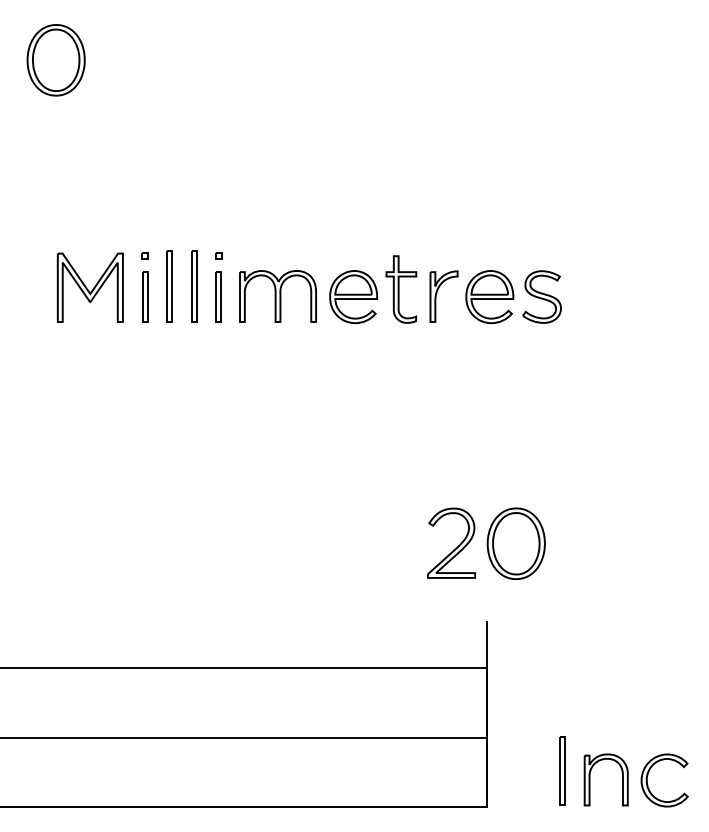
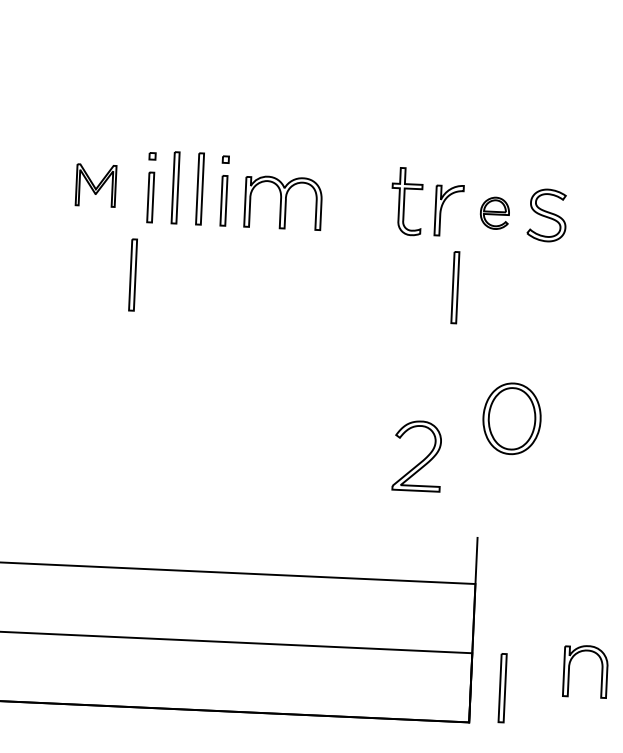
part: (89, 287) -> (95, 185), size x0.6
part: (353, 297) -> (358, 207), removed
part: (489, 297) -> (494, 213), size x0.6
part: (453, 373) -> (455, 287), added
part: (131, 375) -> (133, 275), added
part: (515, 543) -> (511, 418), moved
part: (454, 548) -> (420, 461), moved
part: (562, 770) -> (503, 687), moved
part: (590, 779) -> (569, 670), moved

